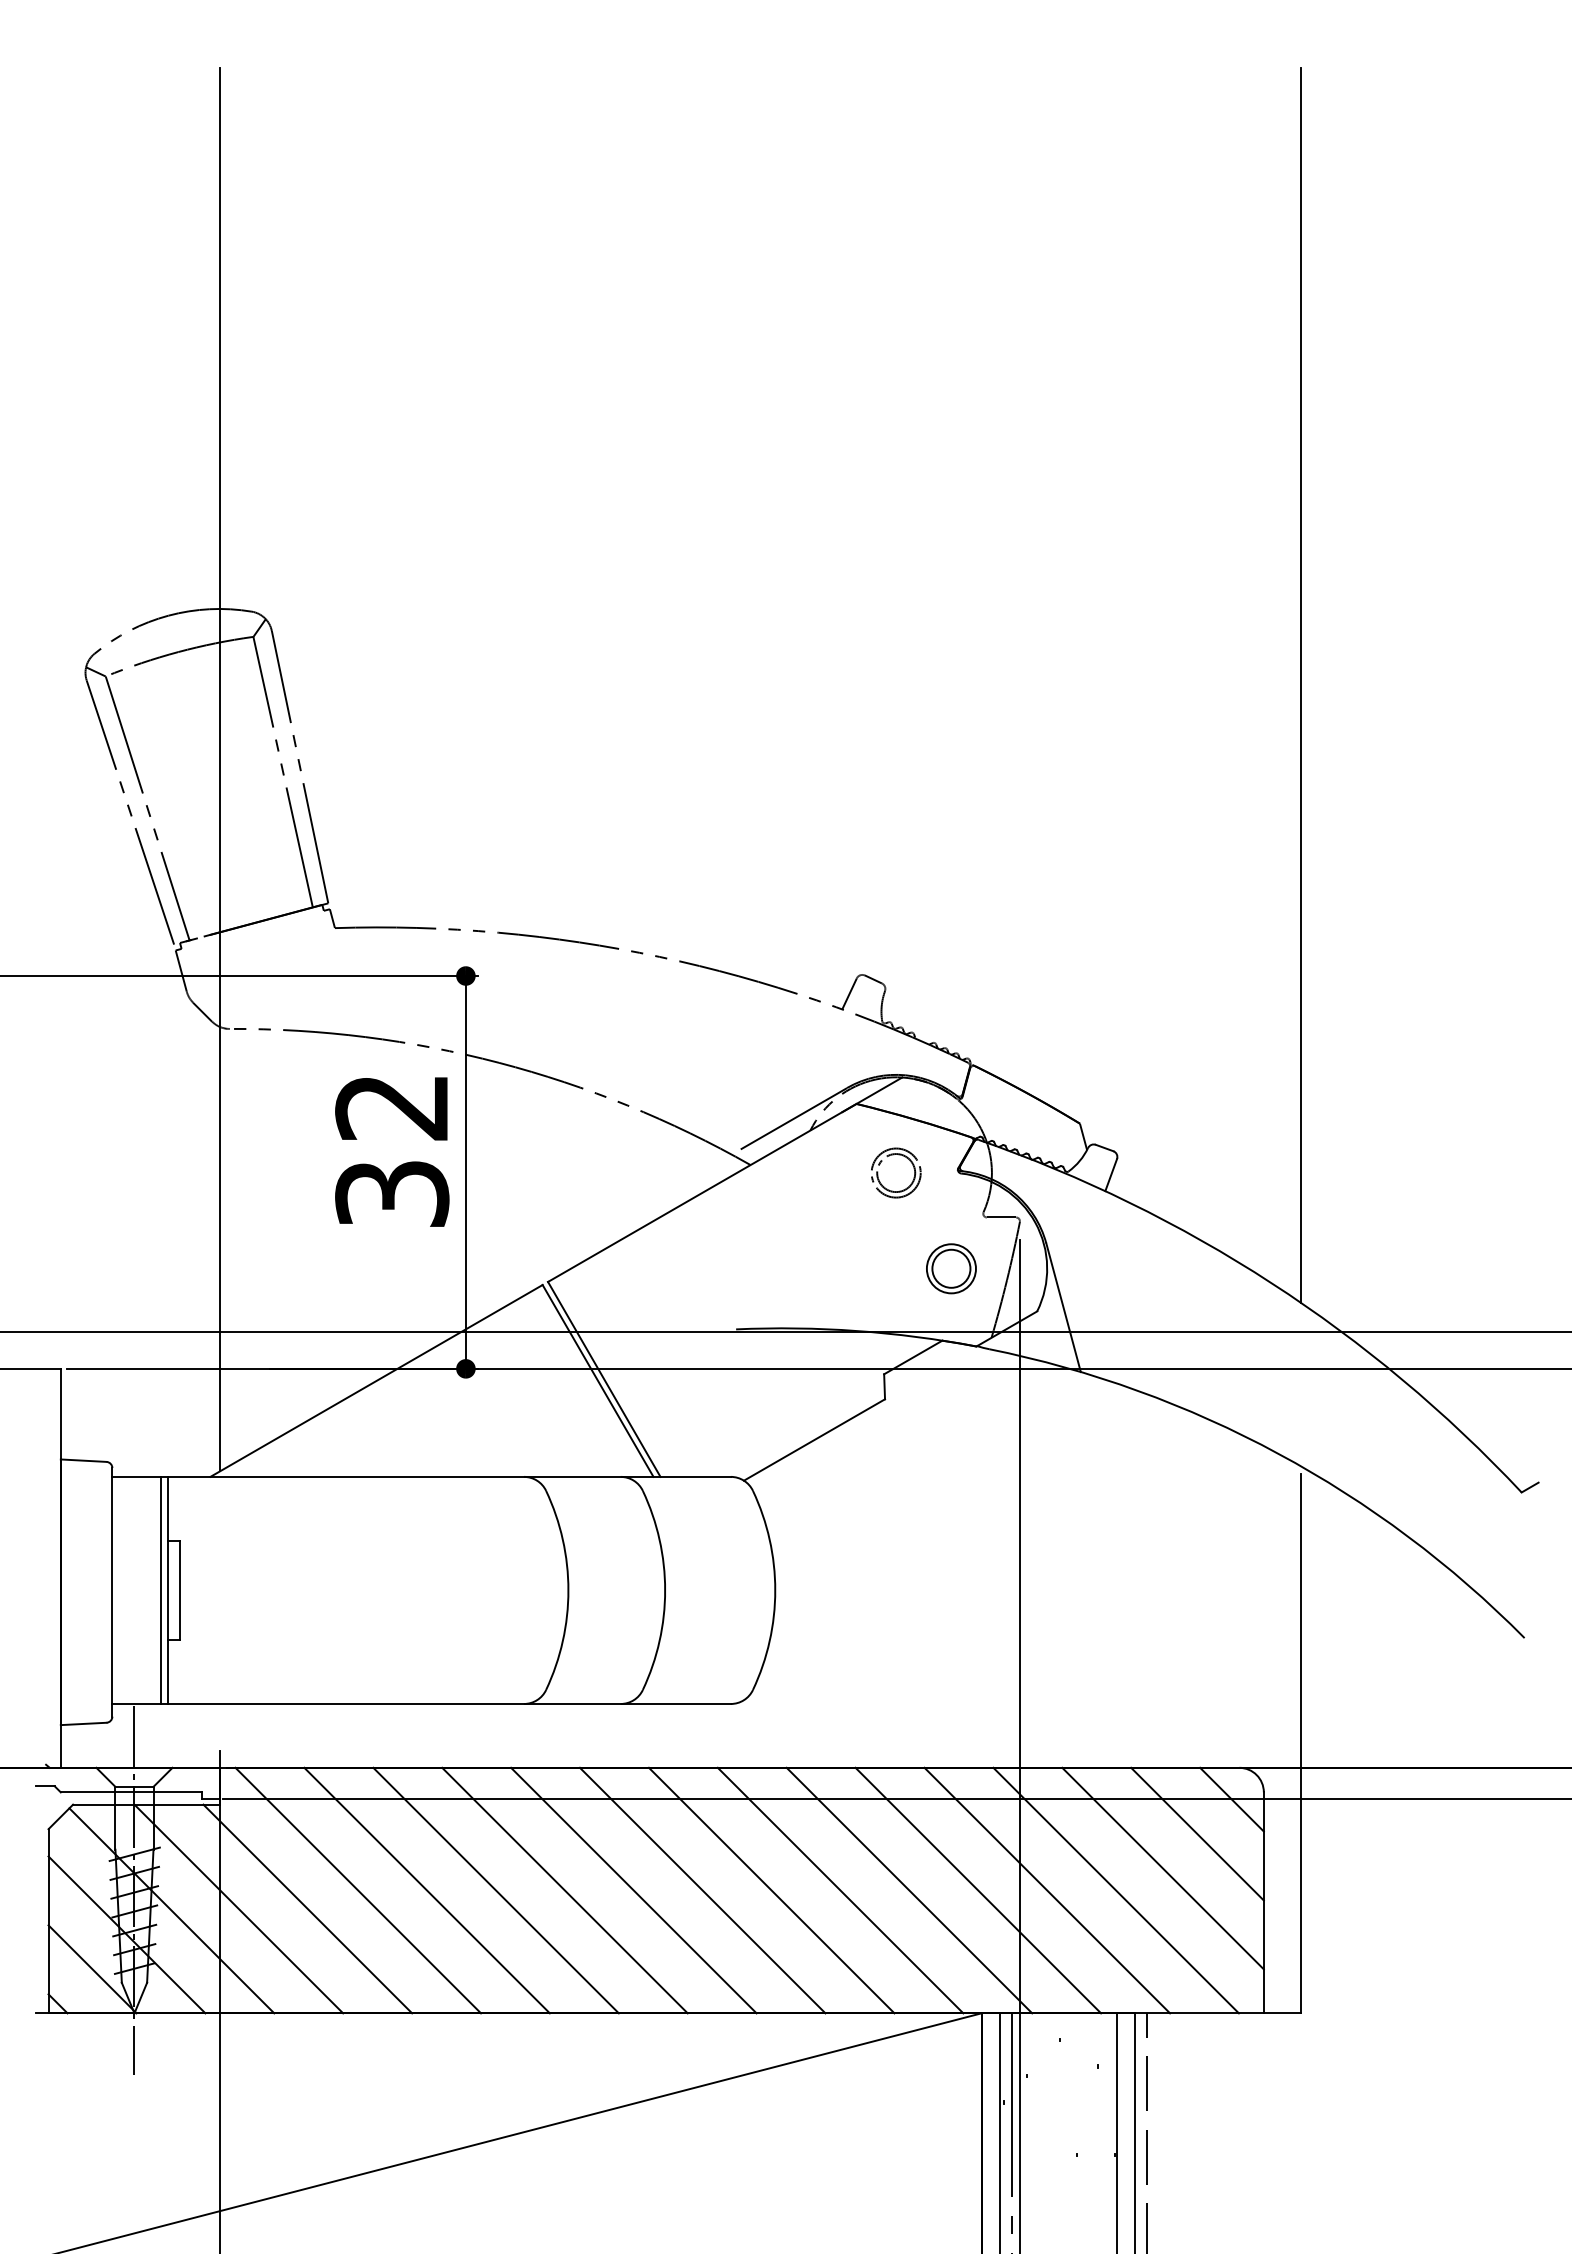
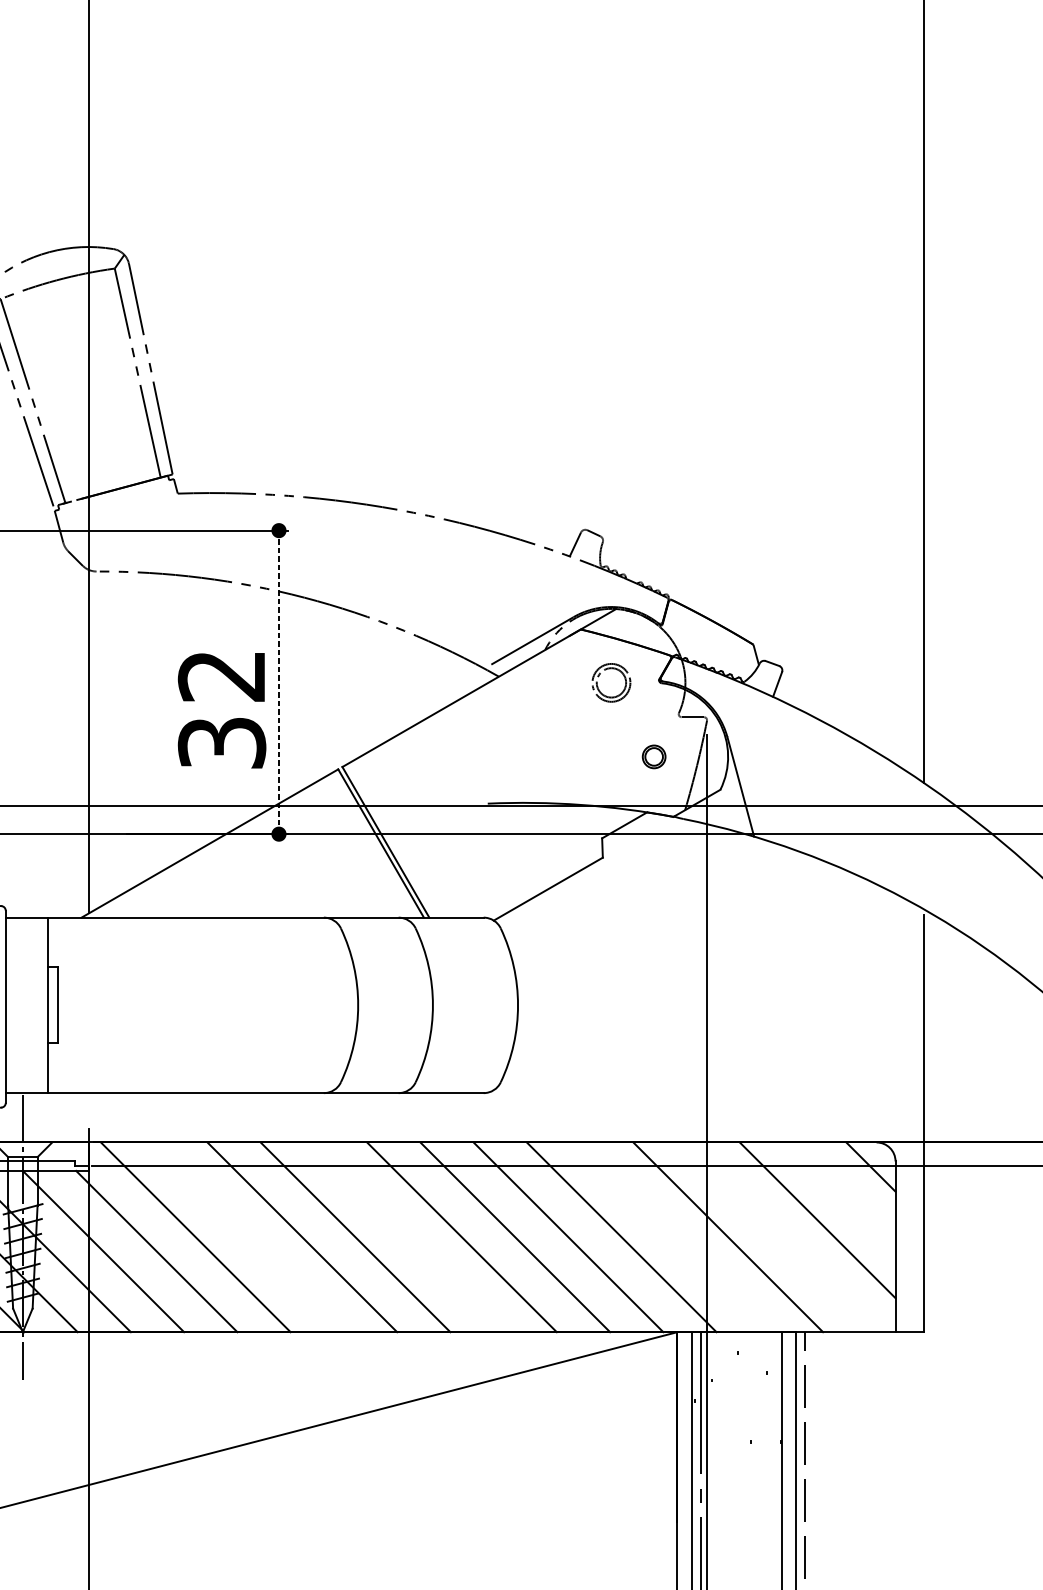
text: (392, 1151) -> (222, 710), moved
line: (465, 1172) -> (278, 682), solid -> dashed
part: (951, 1268) -> (654, 756), size x0.6
line: (161, 1590) -> (43, 1005), removed
line: (1197, 1833) -> (844, 1193), removed
line: (426, 1890) -> (248, 1237), removed
line: (633, 1890) -> (408, 1237), removed
line: (978, 1890) -> (675, 1237), removed
line: (1115, 1890) -> (780, 1237), removed

